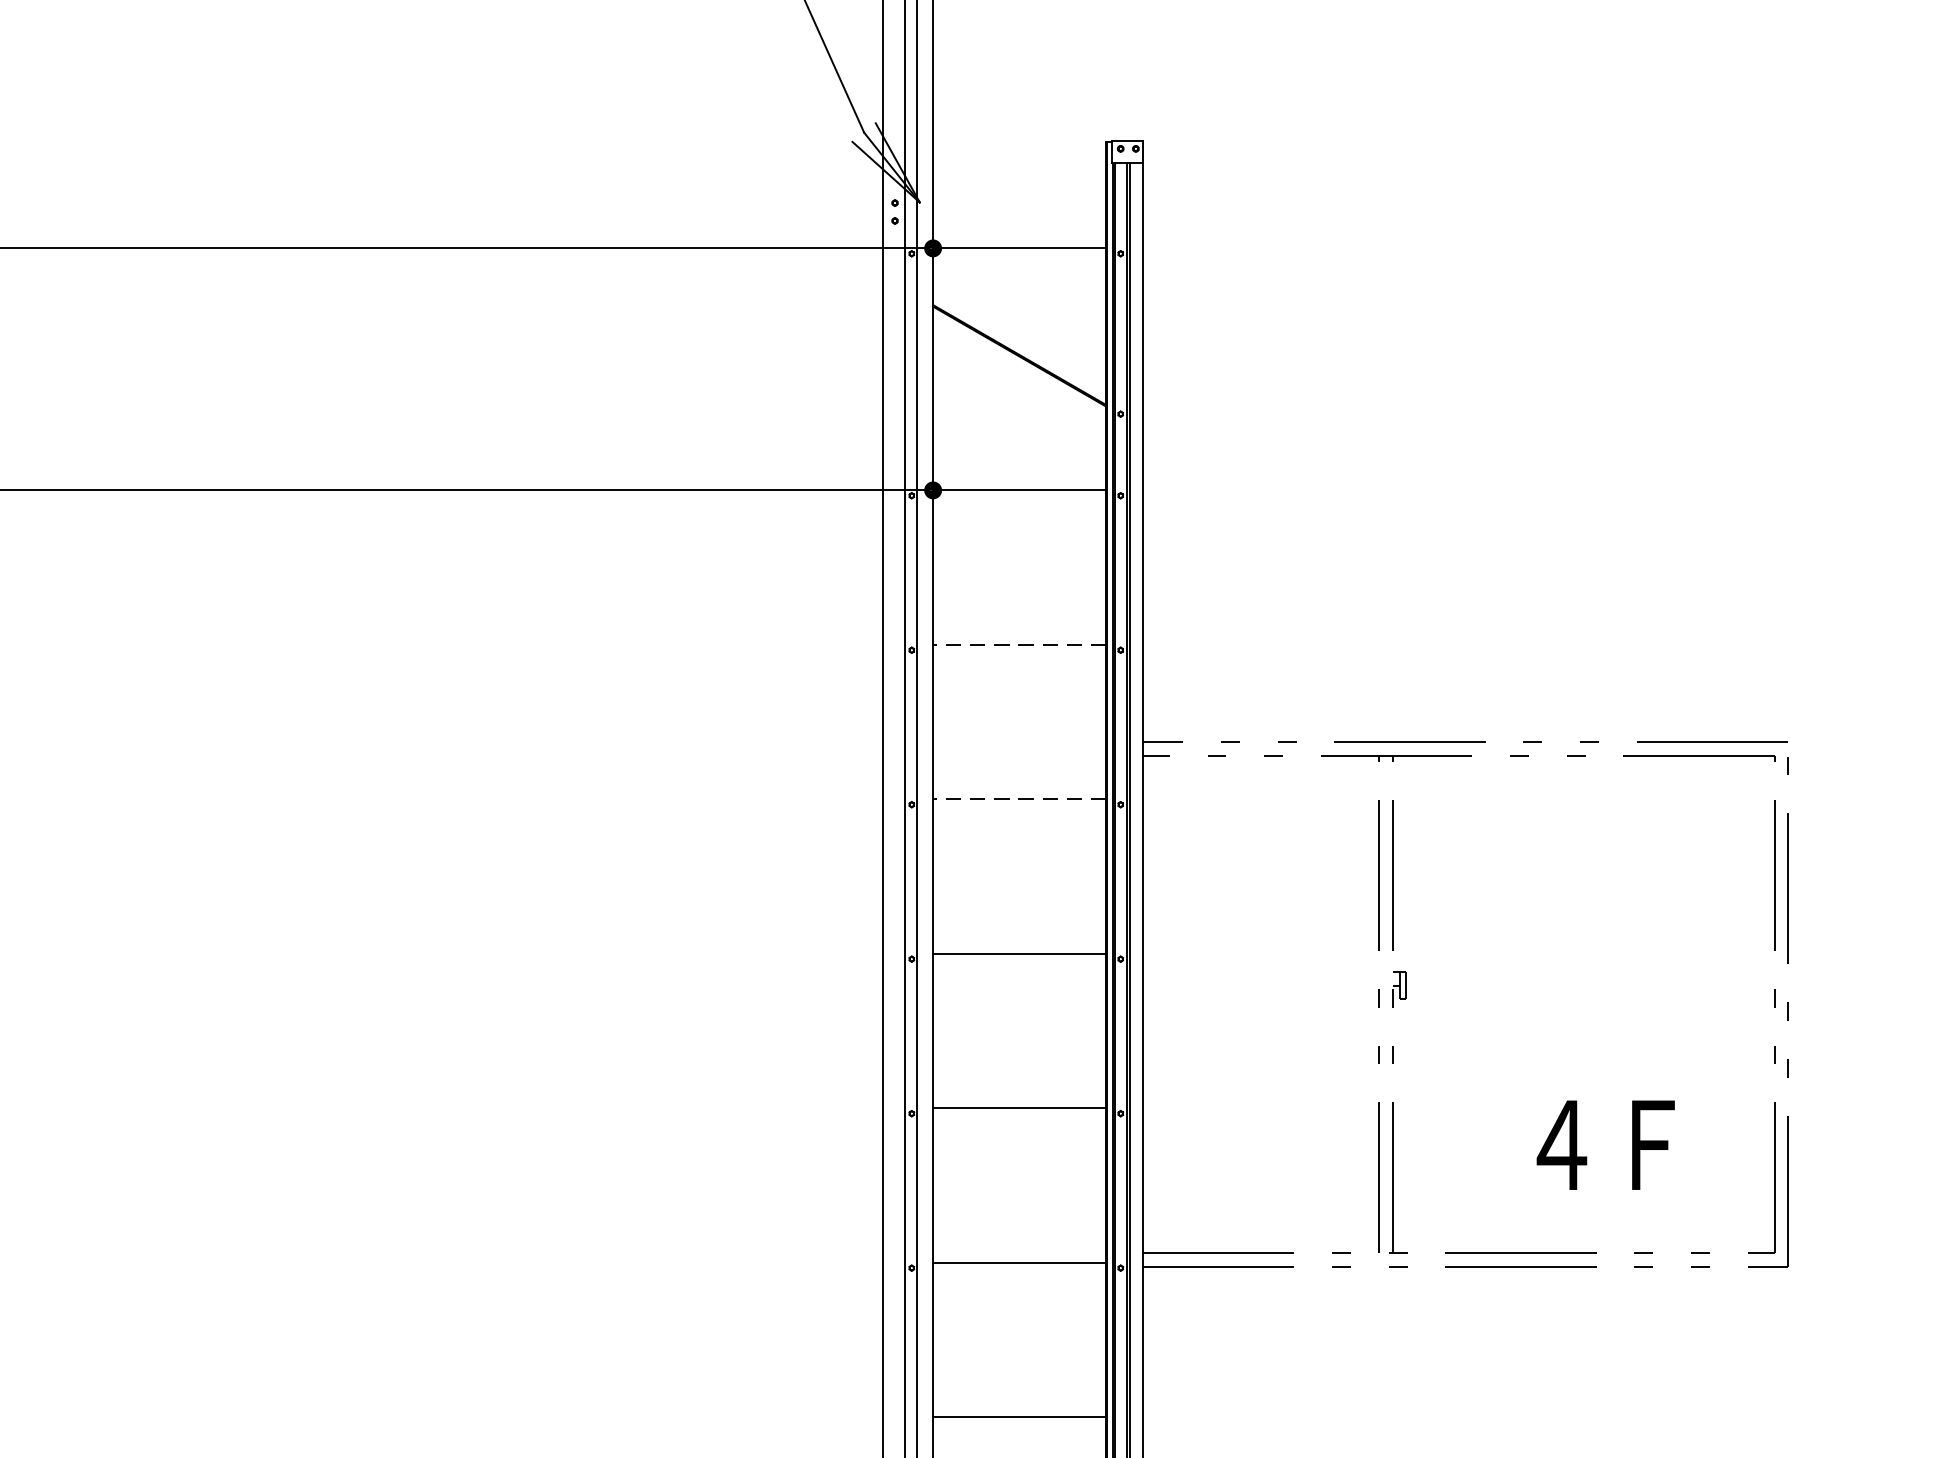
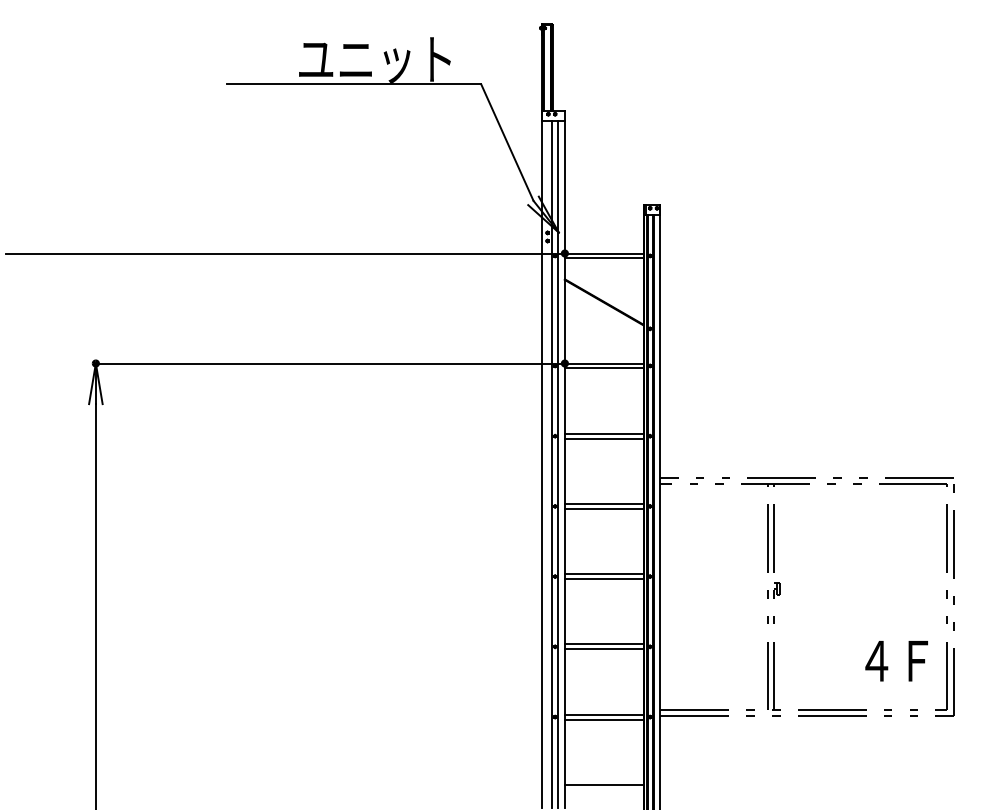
line: (1018, 259) -> (603, 258), added
line: (1018, 501) -> (603, 368), added
line: (1018, 644) -> (603, 433), dashed -> solid
line: (1018, 655) -> (603, 438), added
line: (1018, 798) -> (603, 503), dashed -> solid
line: (1018, 809) -> (603, 508), added
line: (1018, 965) -> (603, 579), added
line: (1018, 1119) -> (603, 649), added
text: (1605, 1145) -> (896, 661), moved
line: (1018, 1273) -> (603, 719), added

